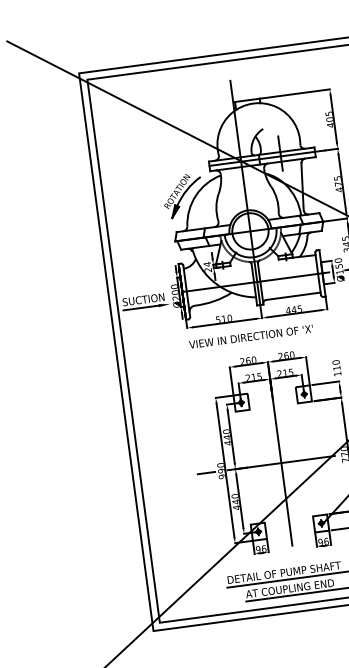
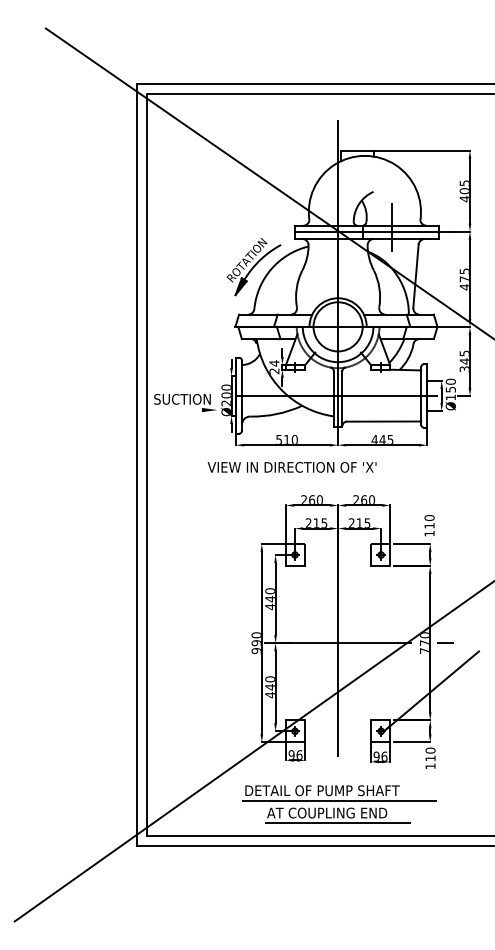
line: (140, 308) -> (177, 410), removed
text: (250, 336) -> (291, 467), moved
line: (206, 473) -> (235, 643), removed

